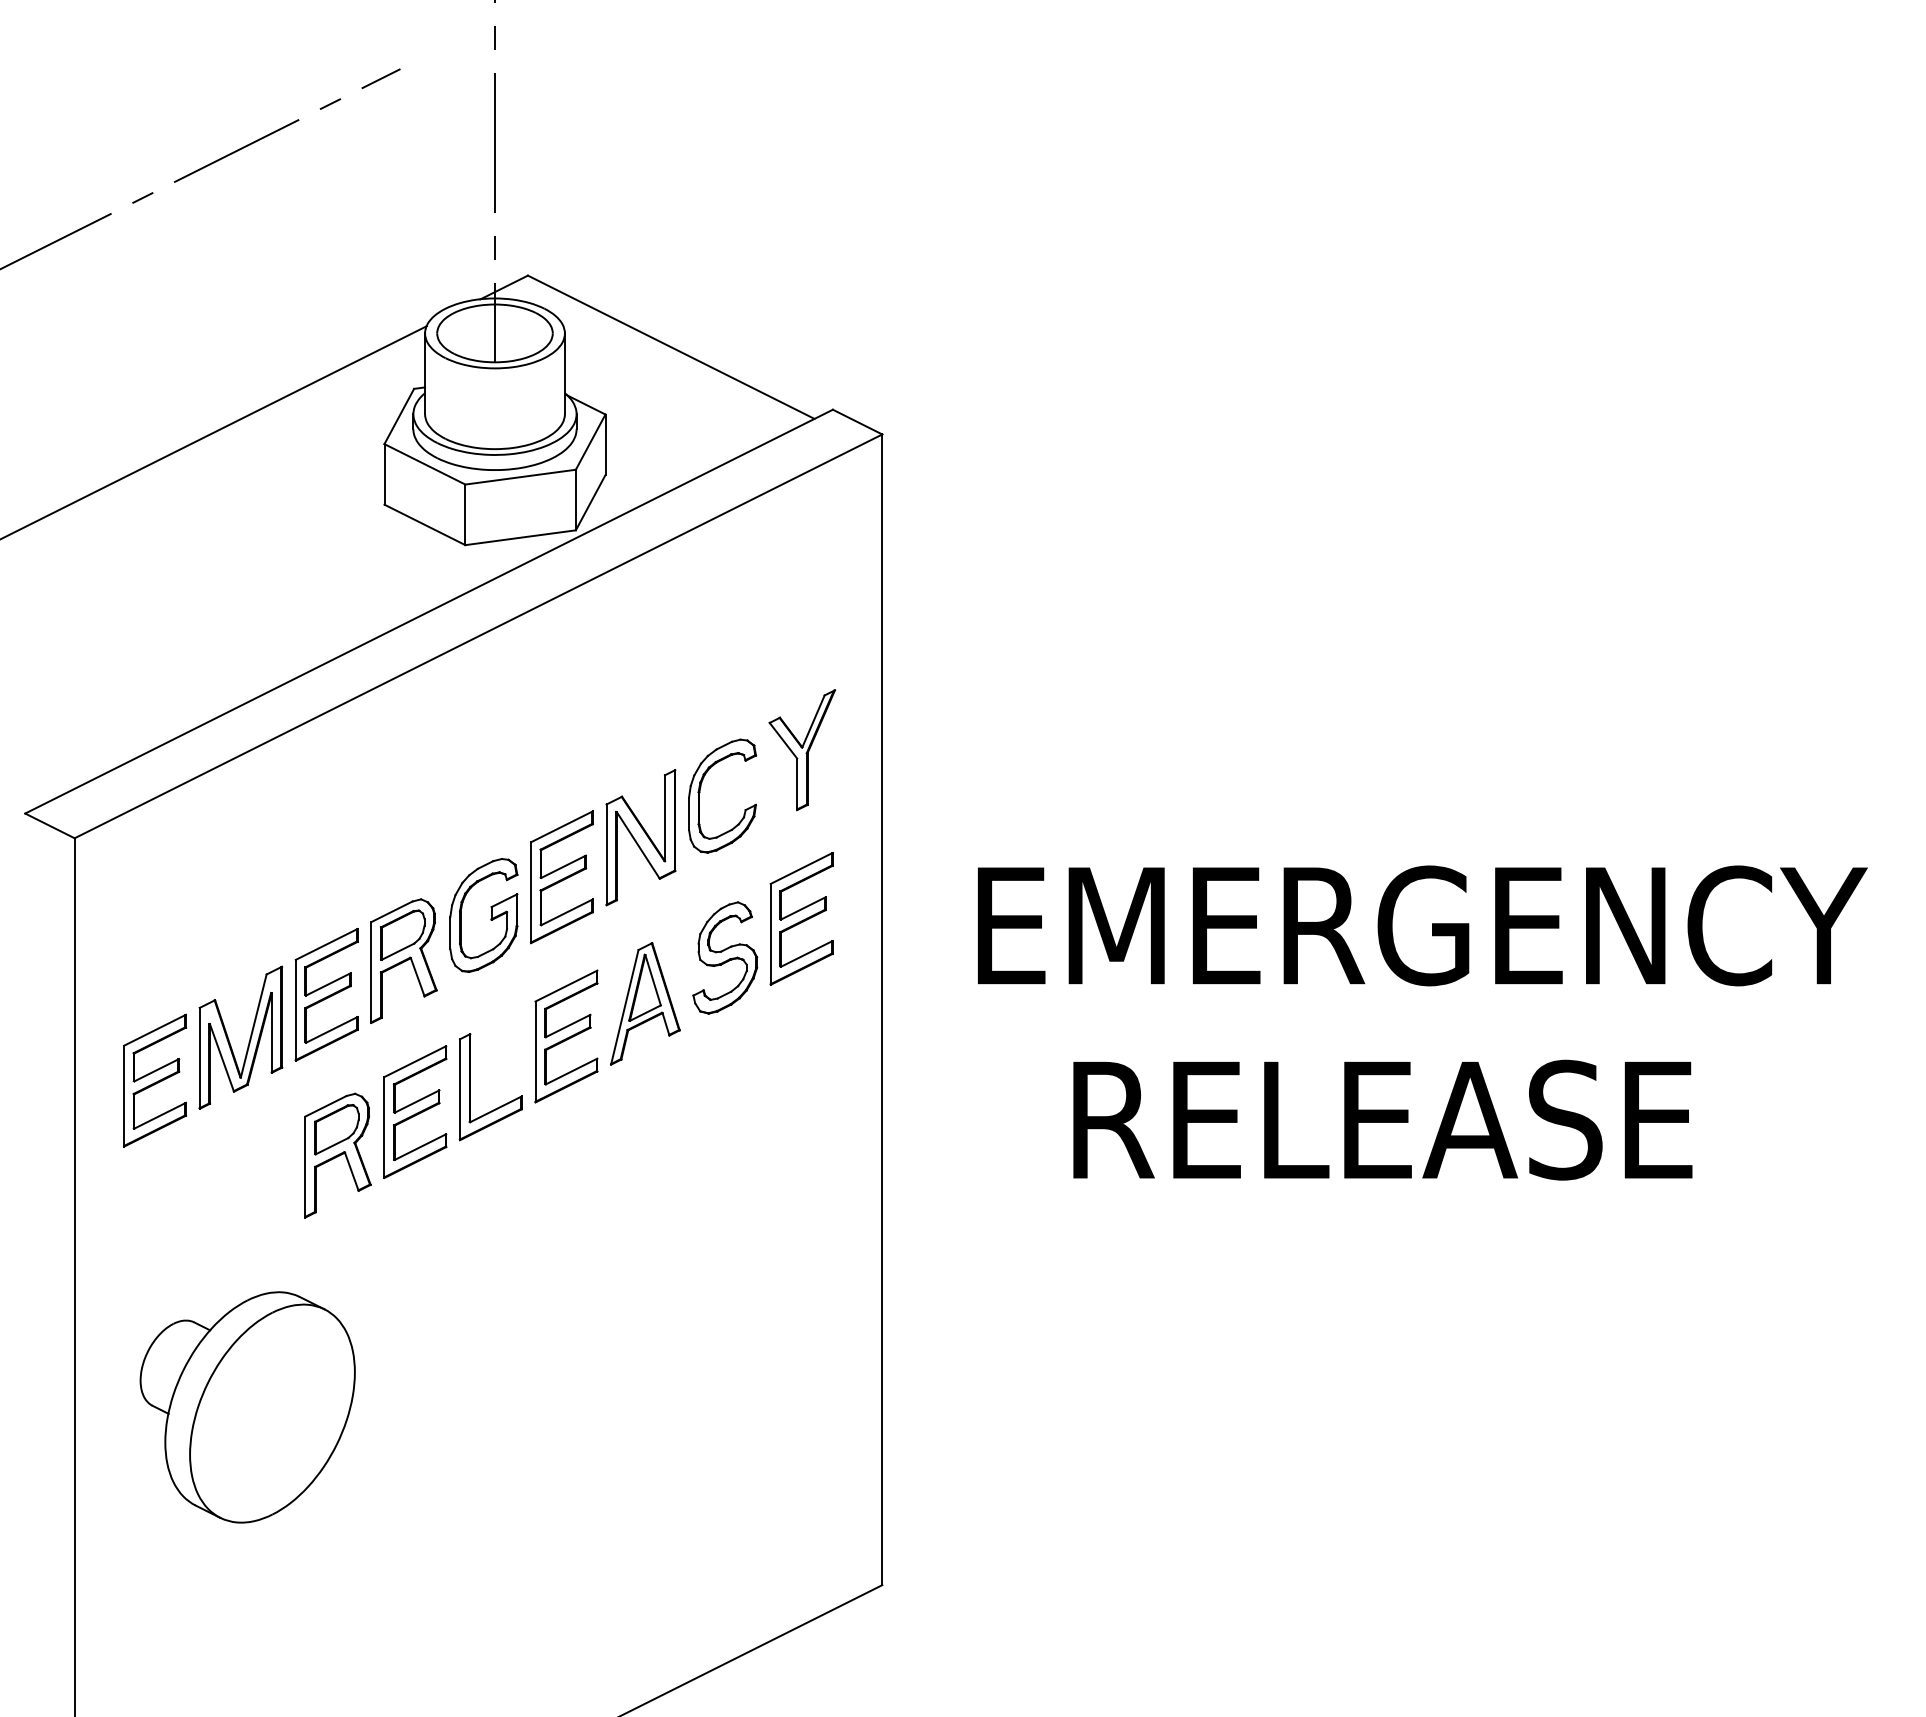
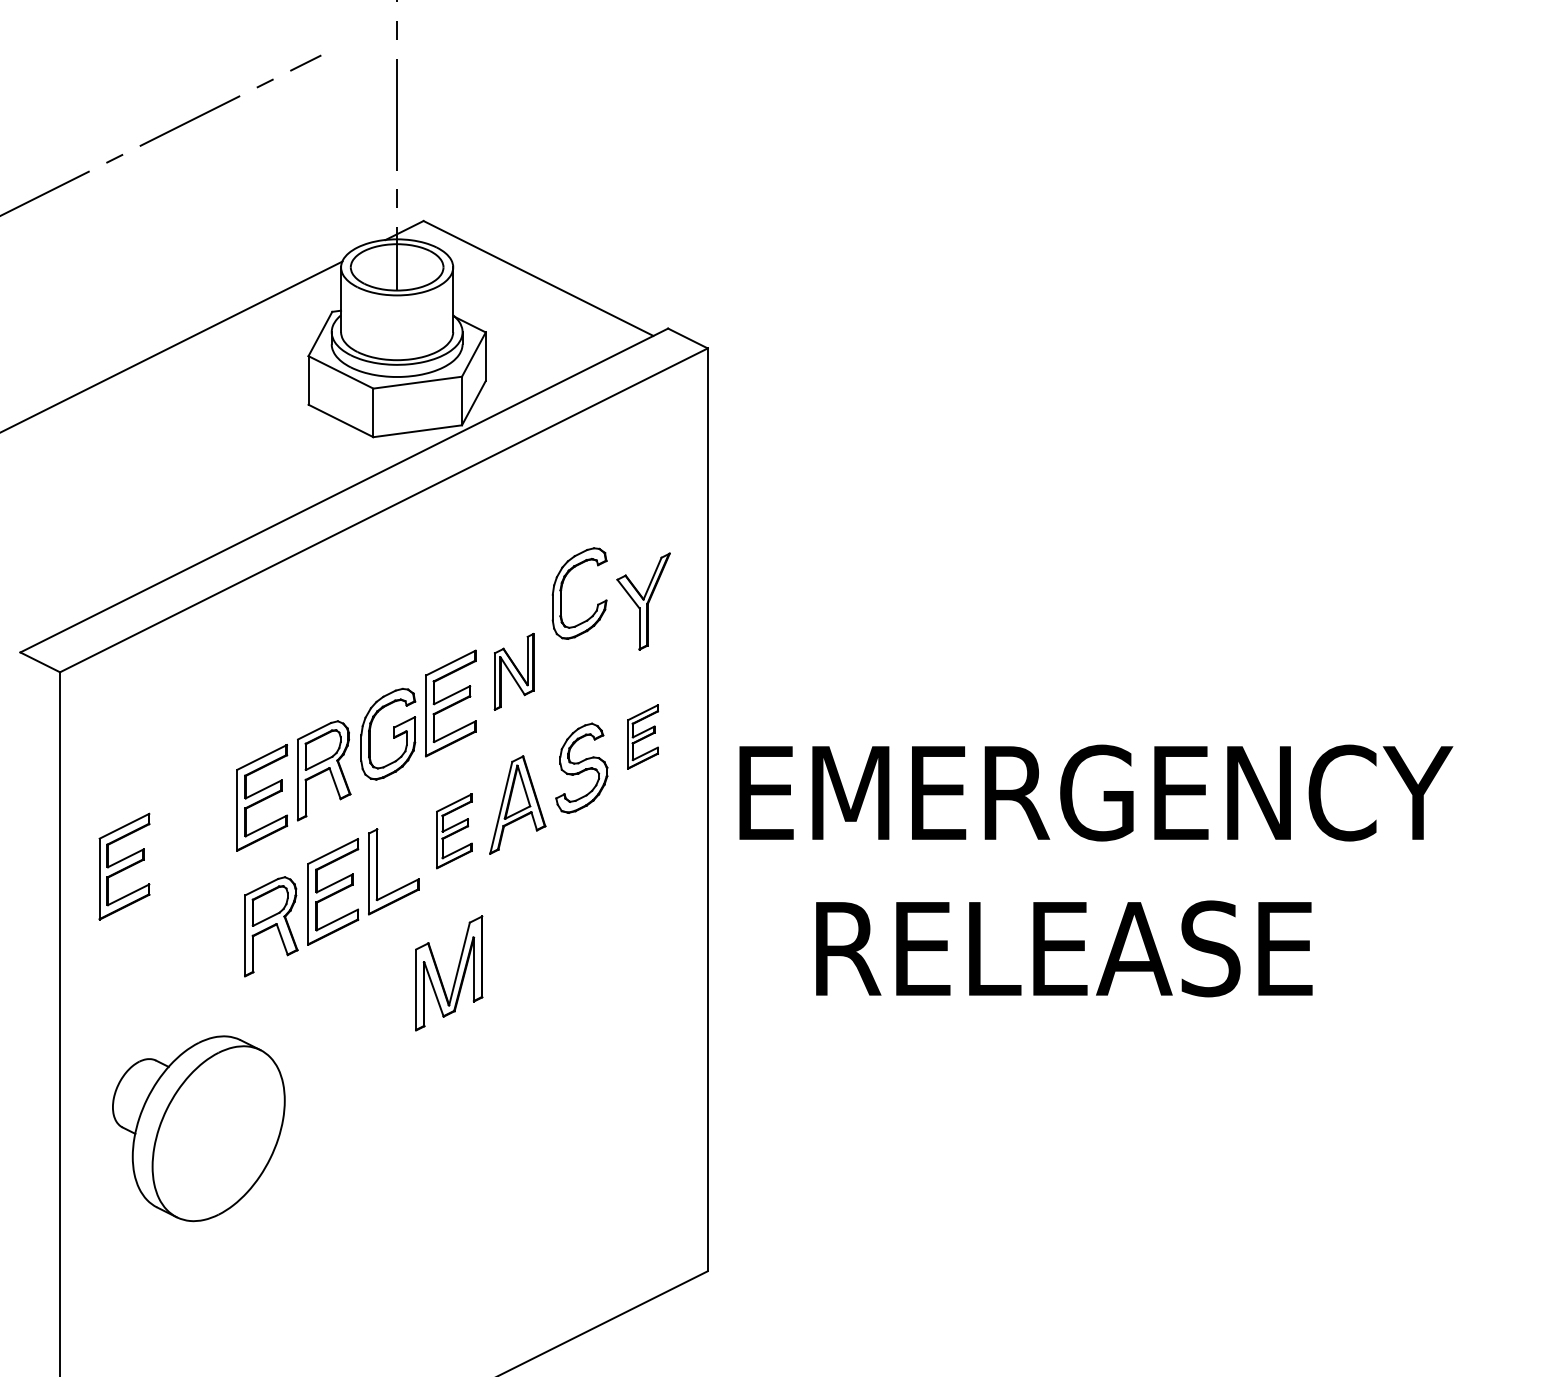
part: (700, 792) -> (561, 590), moved
part: (640, 837) -> (513, 671), size x0.7
part: (801, 918) -> (642, 736), size x0.6
text: (1422, 1022) -> (1096, 870), moved
part: (566, 1036) -> (454, 831), size x0.7
part: (249, 1038) -> (456, 974), moved

